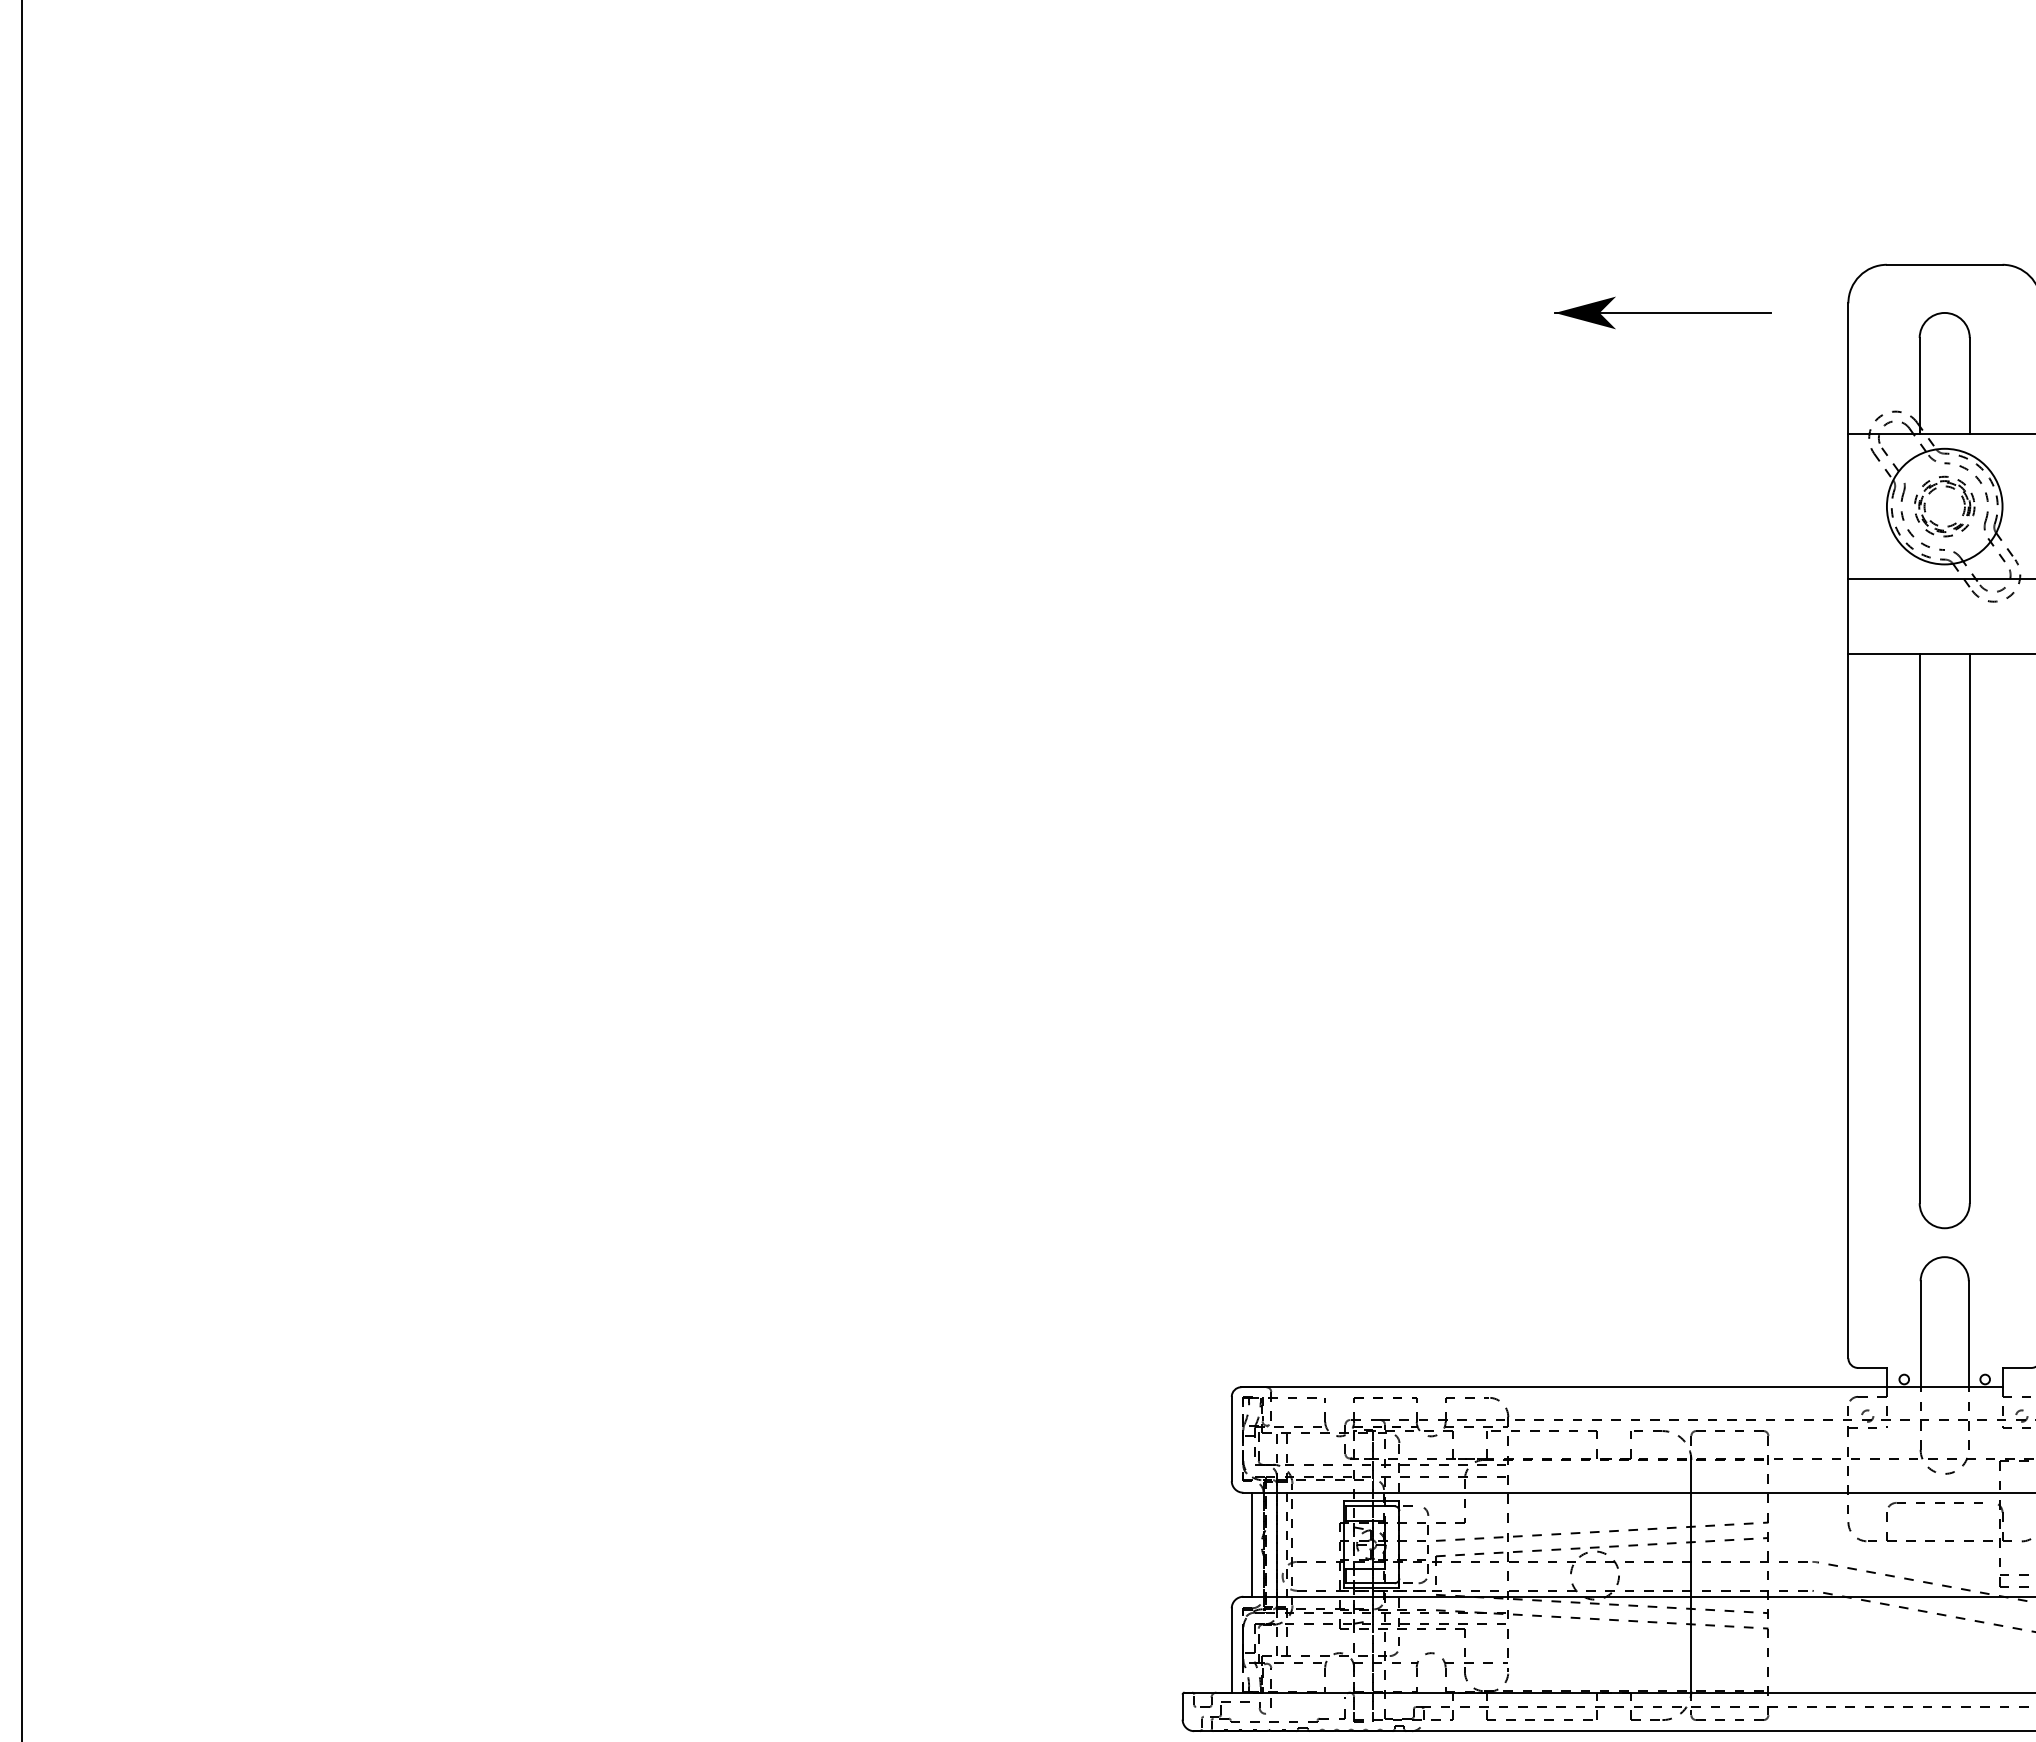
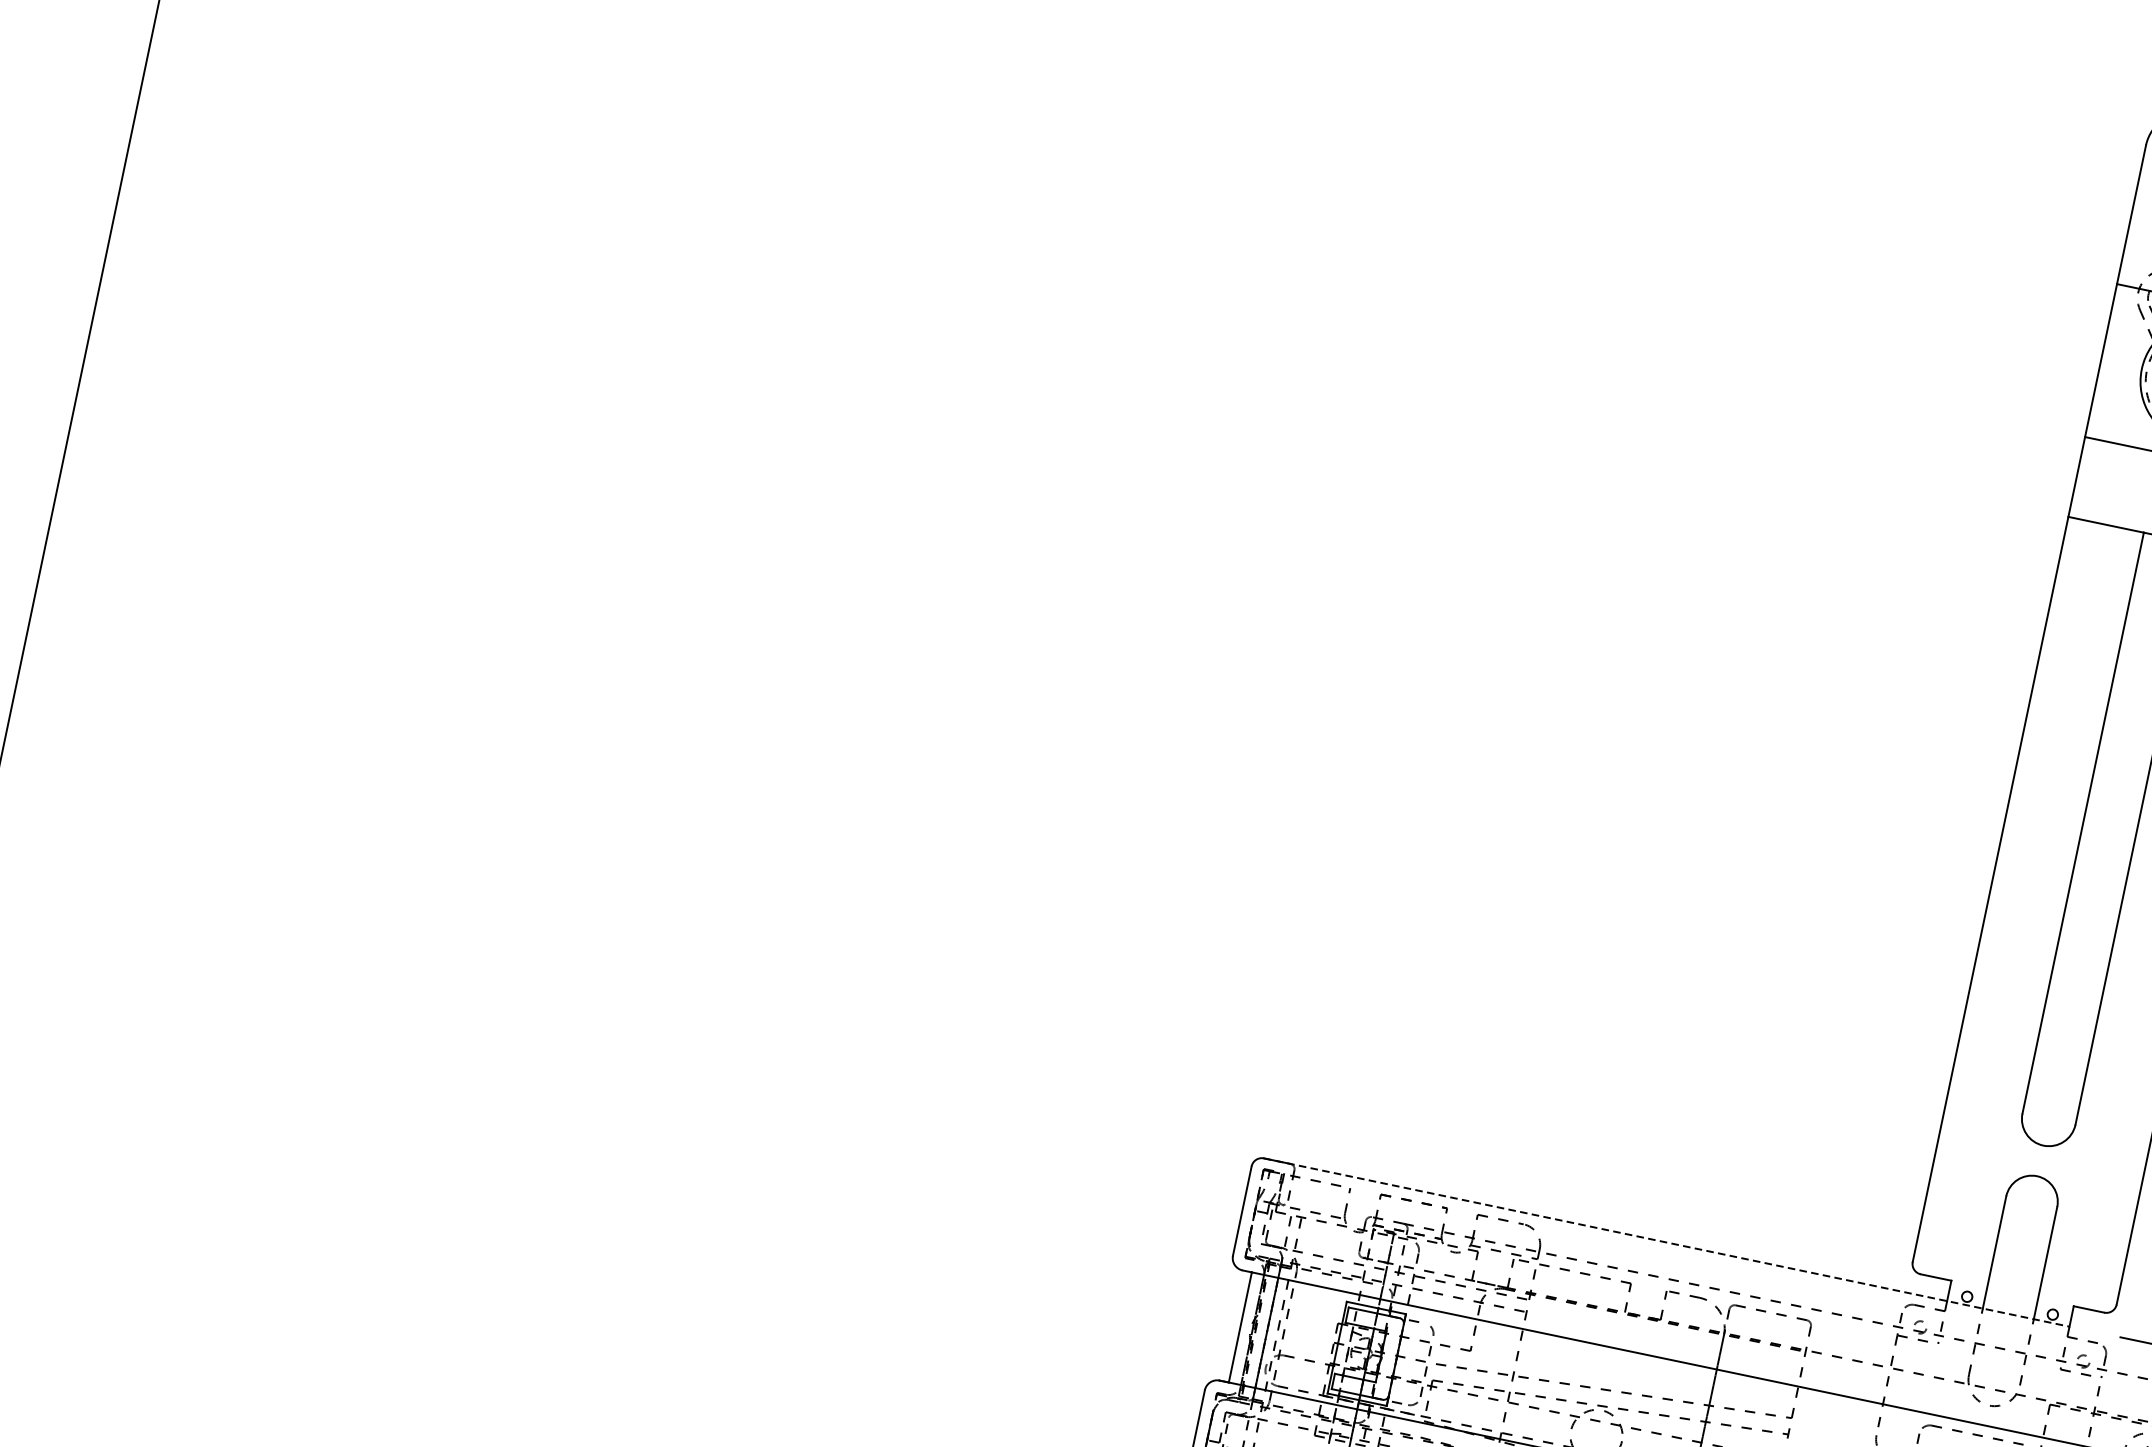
part: (1662, 312) -> (1947, 114), removed
line: (1621, 1387) -> (1666, 1242), solid -> dashed

